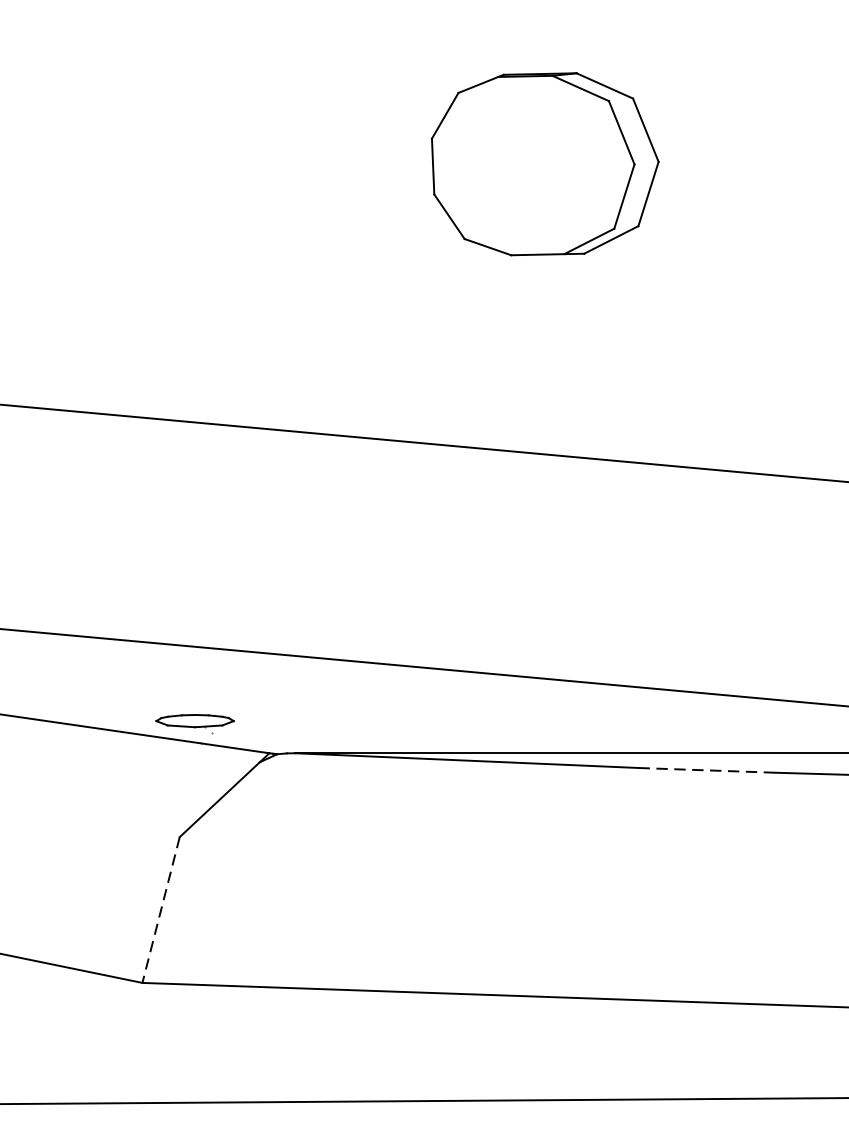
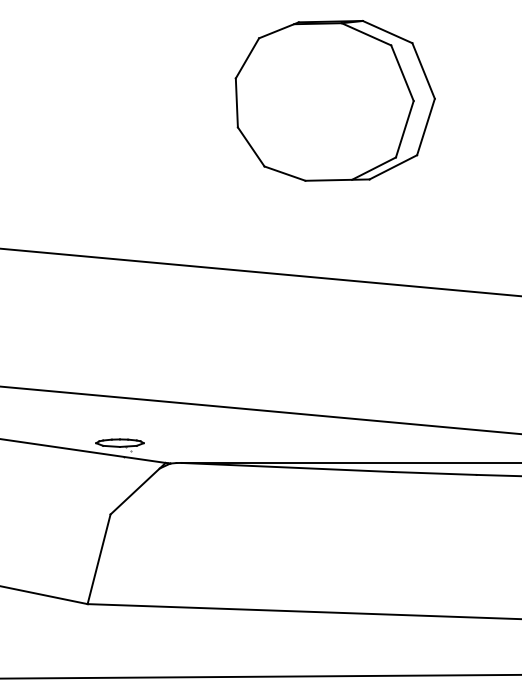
part: (544, 163) -> (334, 100), size x1.43
line: (708, 770) -> (435, 473), dashed -> solid
line: (160, 910) -> (98, 559), dashed -> solid

